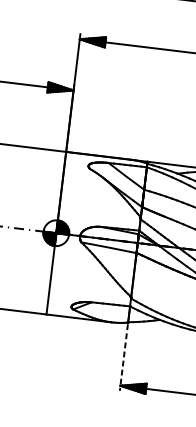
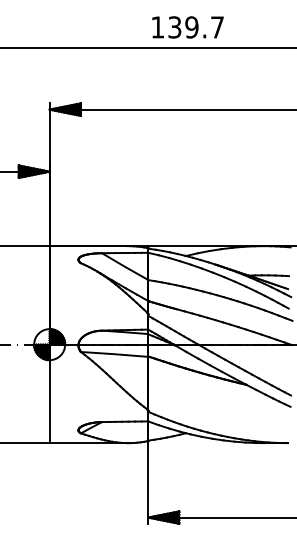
line: (124, 357) -> (148, 483), dashed -> solid

